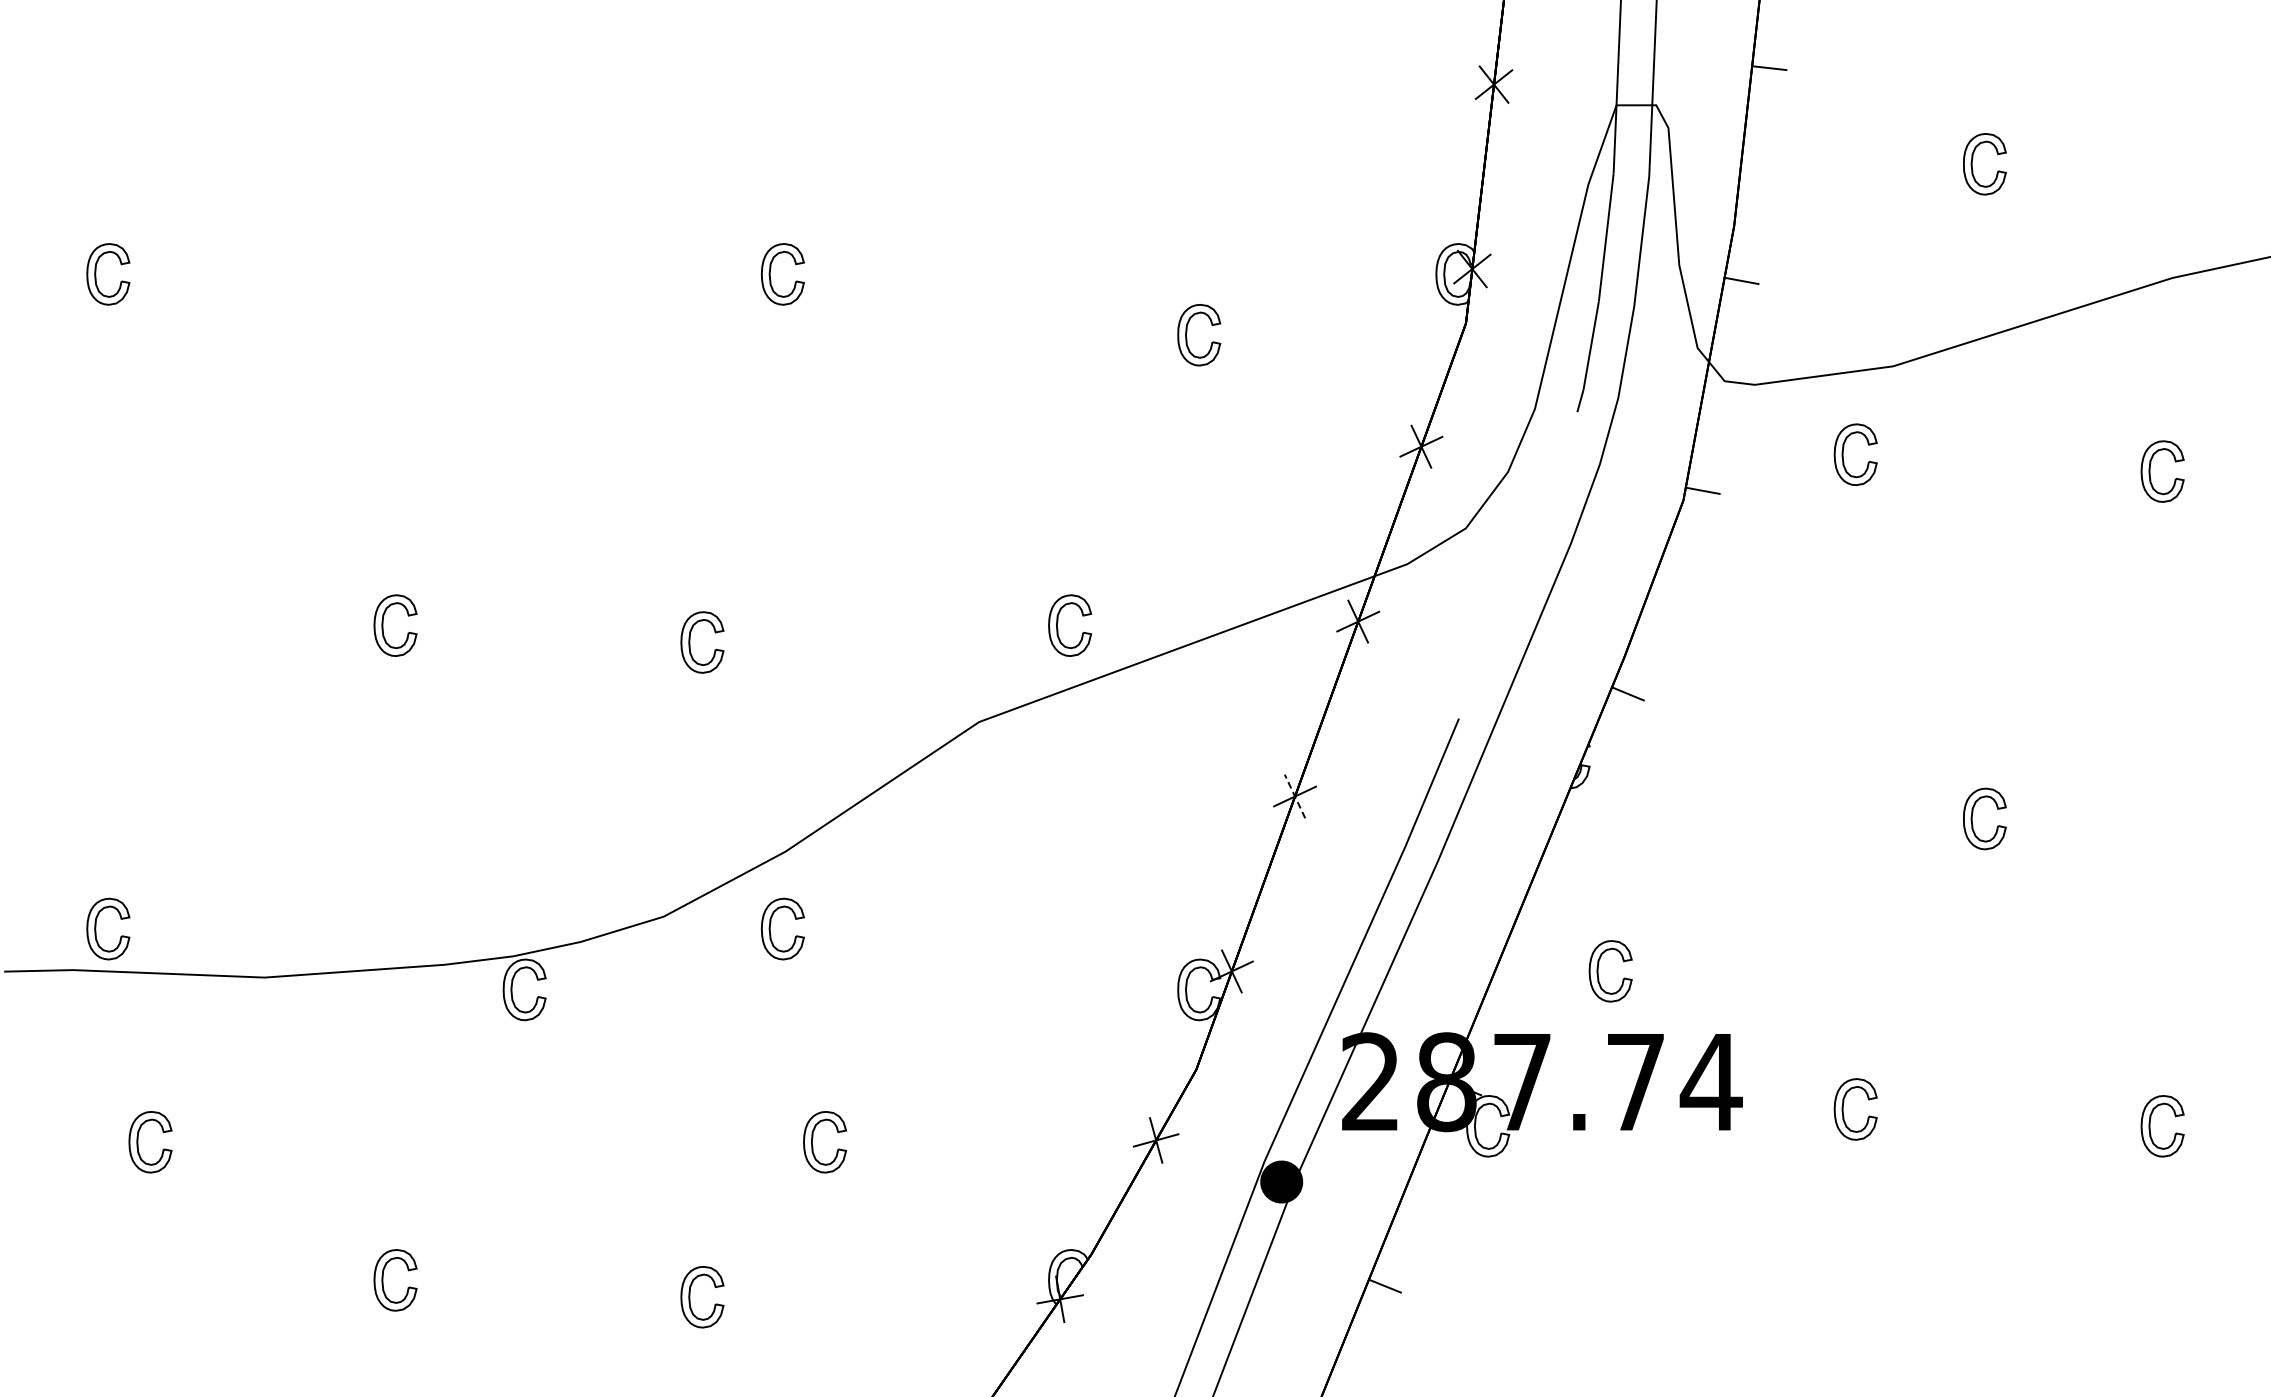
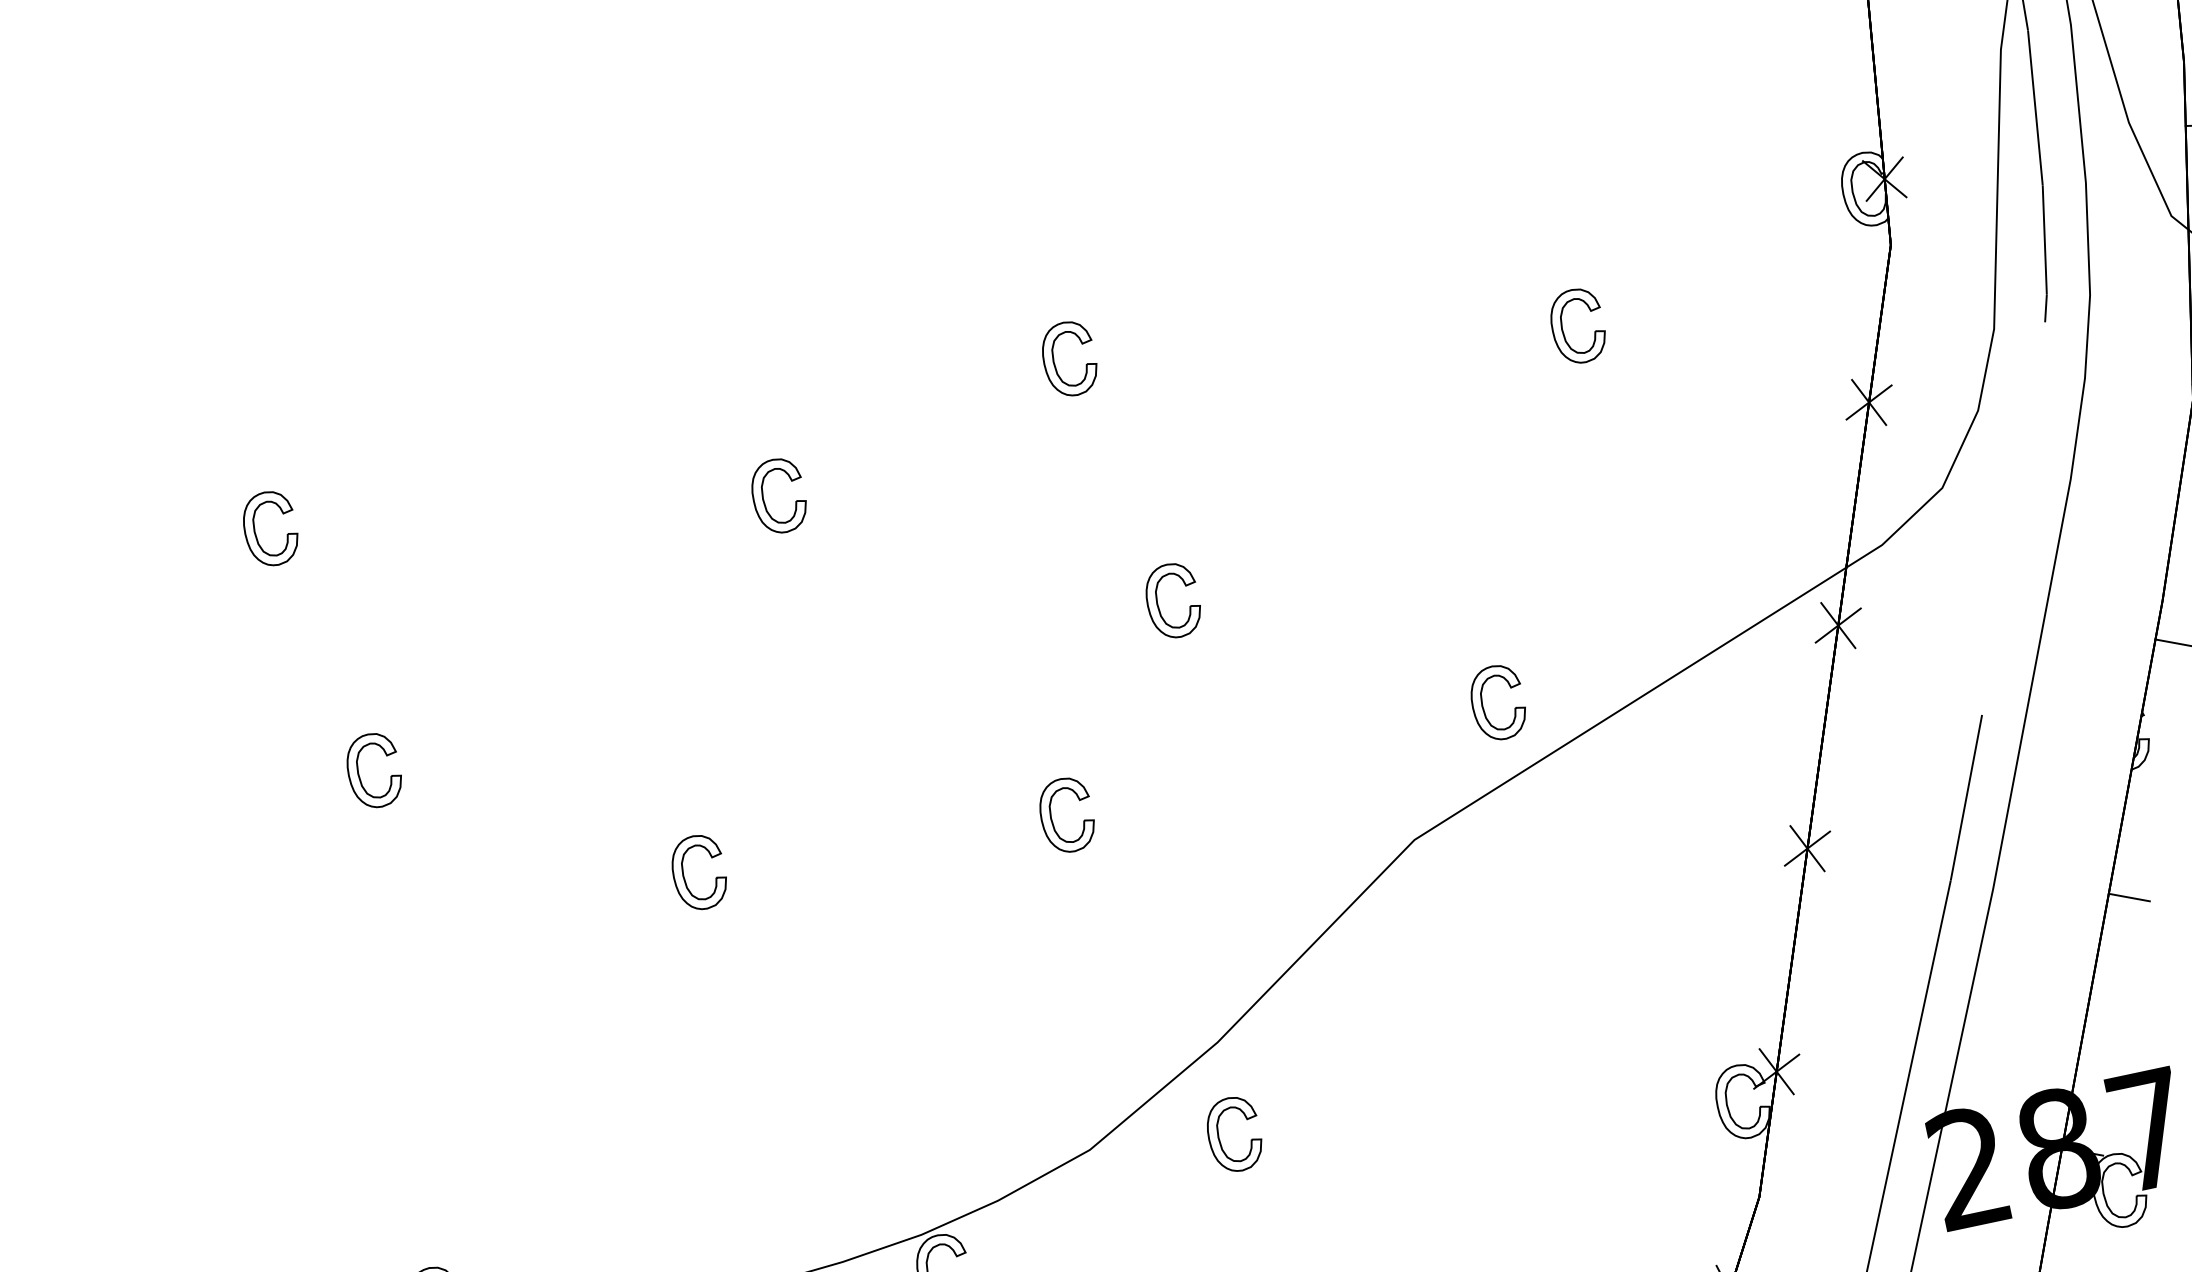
part: (512, 335) -> (764, 499), added
part: (813, 483) -> (1158, 599), added
part: (138, 487) -> (359, 773), added
line: (1295, 796) -> (1808, 848), dashed -> solid
line: (1546, 890) -> (2129, 896), added

